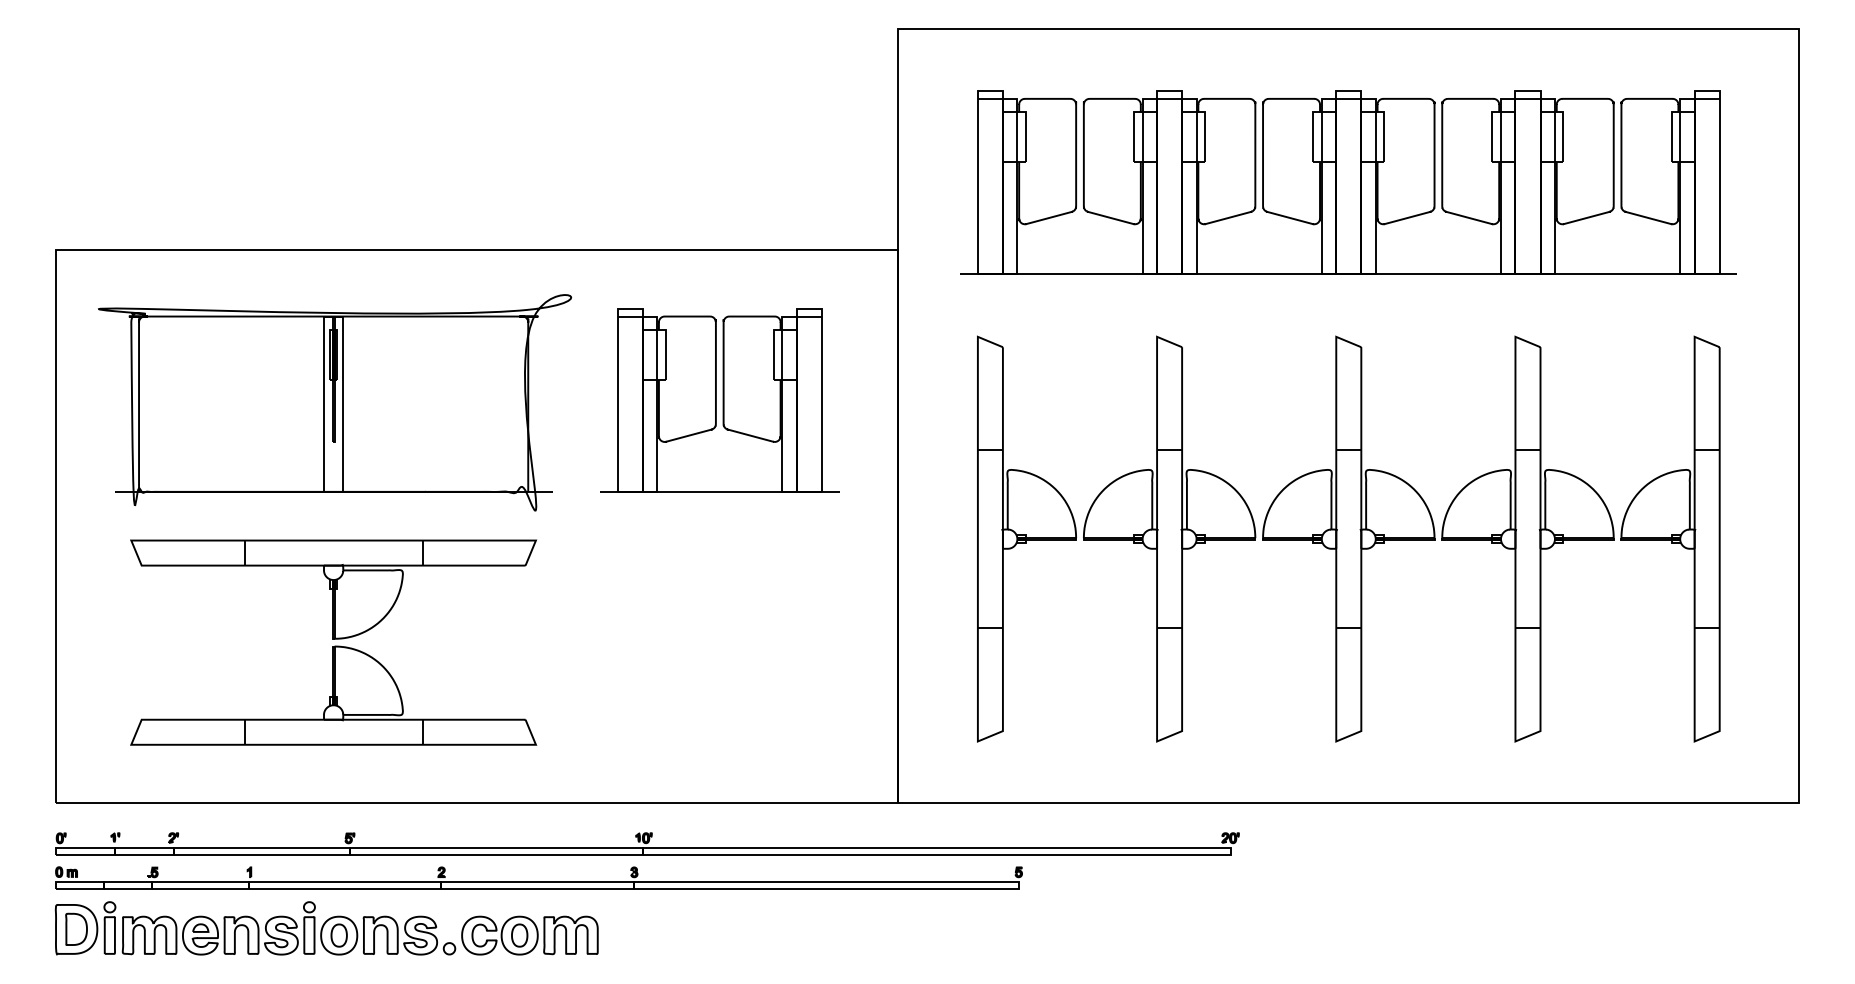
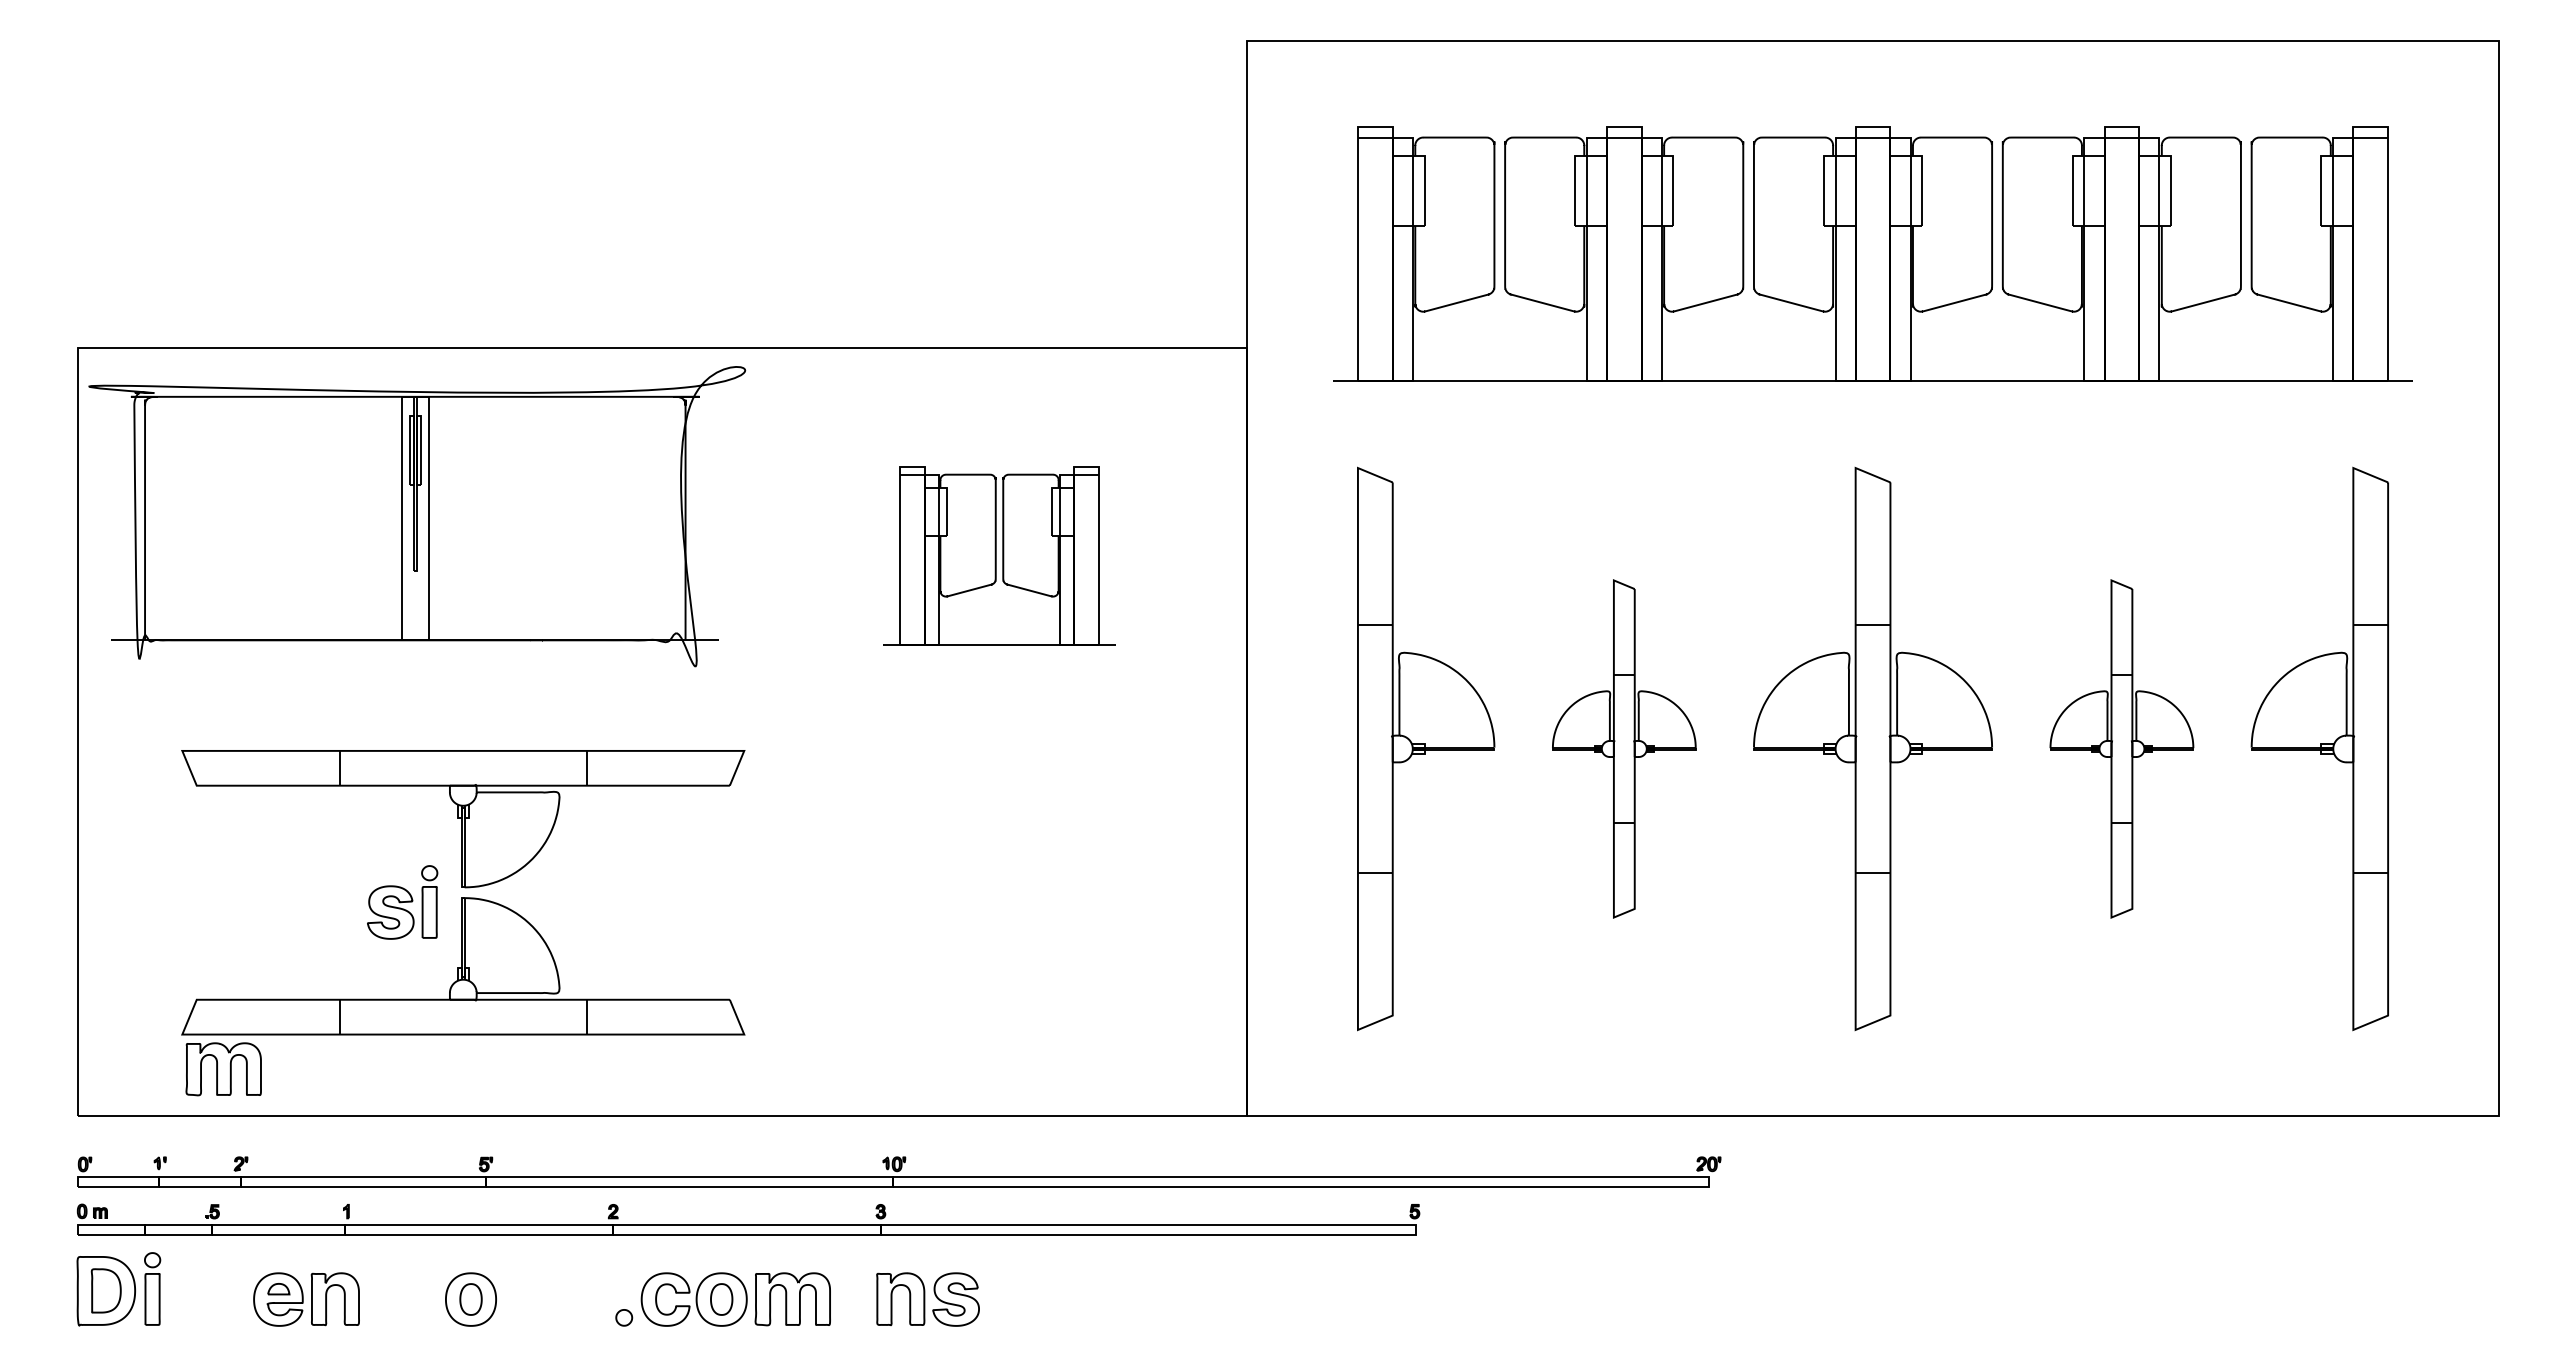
part: (719, 399) -> (999, 555), size x0.7
part: (335, 402) -> (417, 516), moved
part: (1169, 538) -> (1624, 748), size x0.6
part: (1527, 538) -> (2121, 748), size x0.6
part: (289, 928) -> (402, 902), moved
part: (149, 935) -> (223, 1069), moved
part: (400, 935) -> (927, 1299), moved

